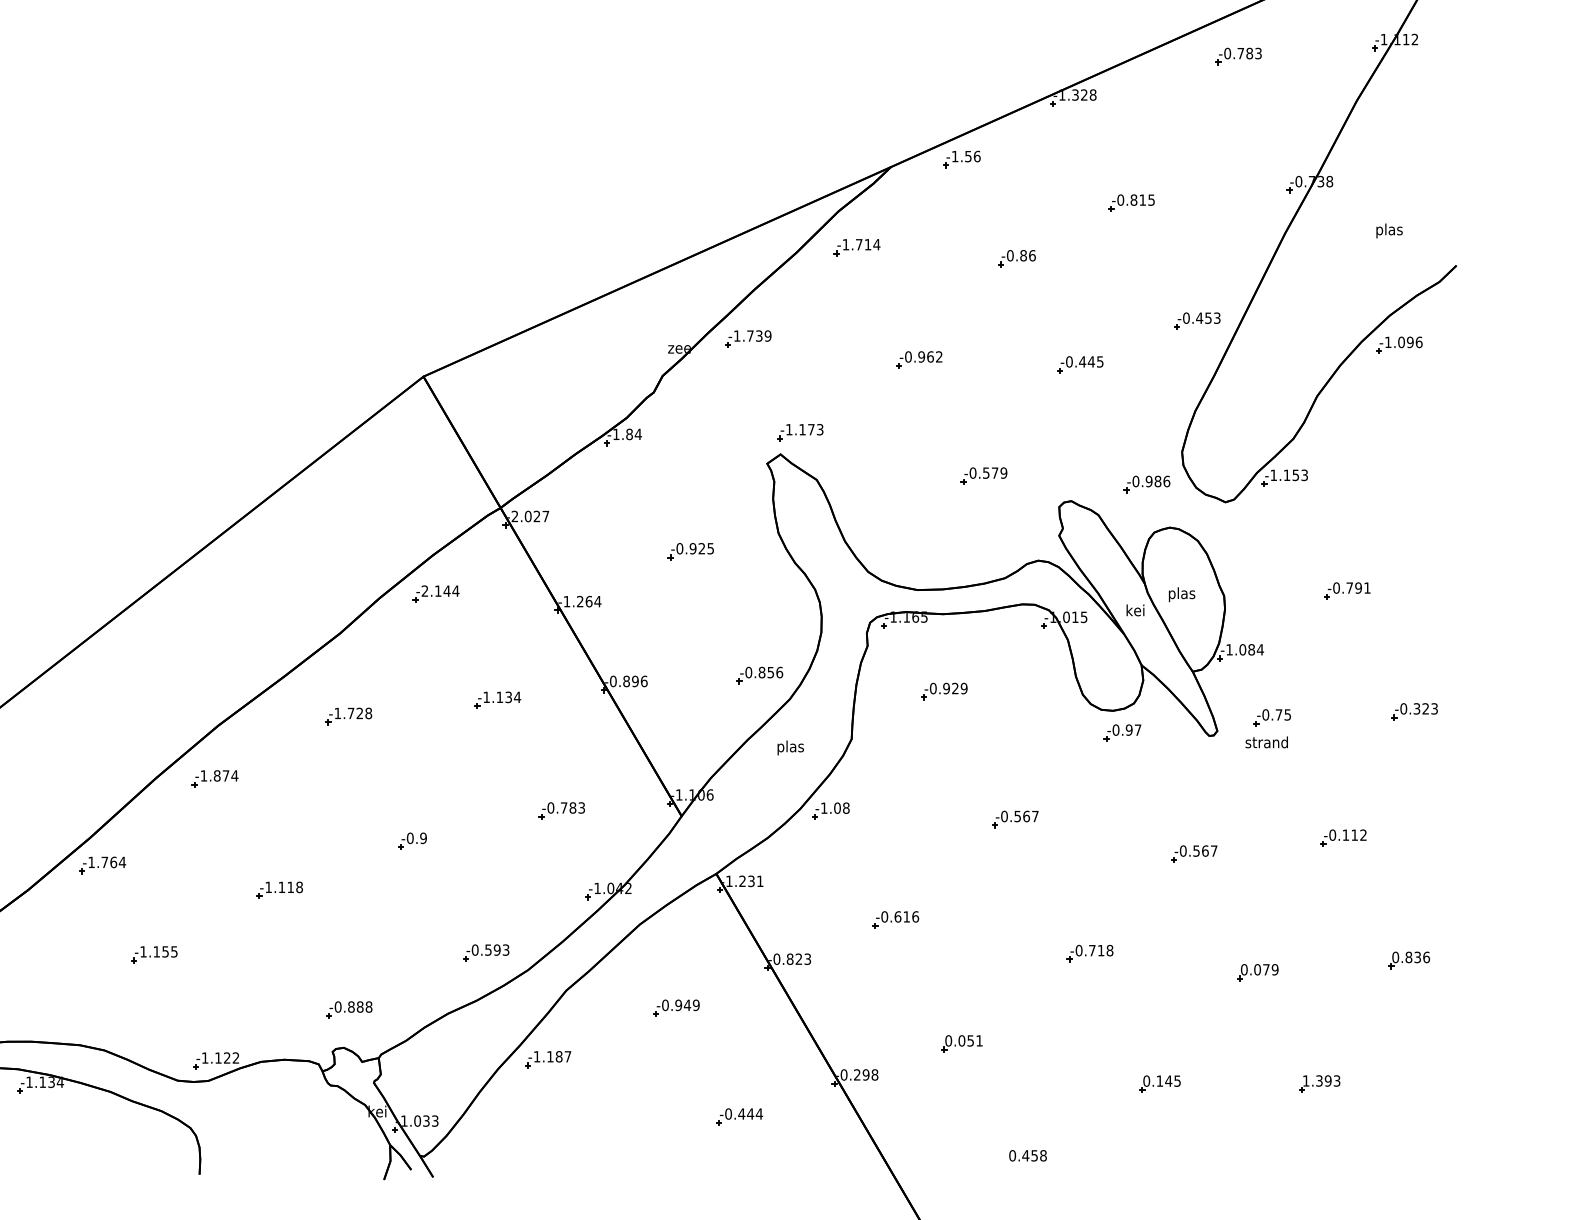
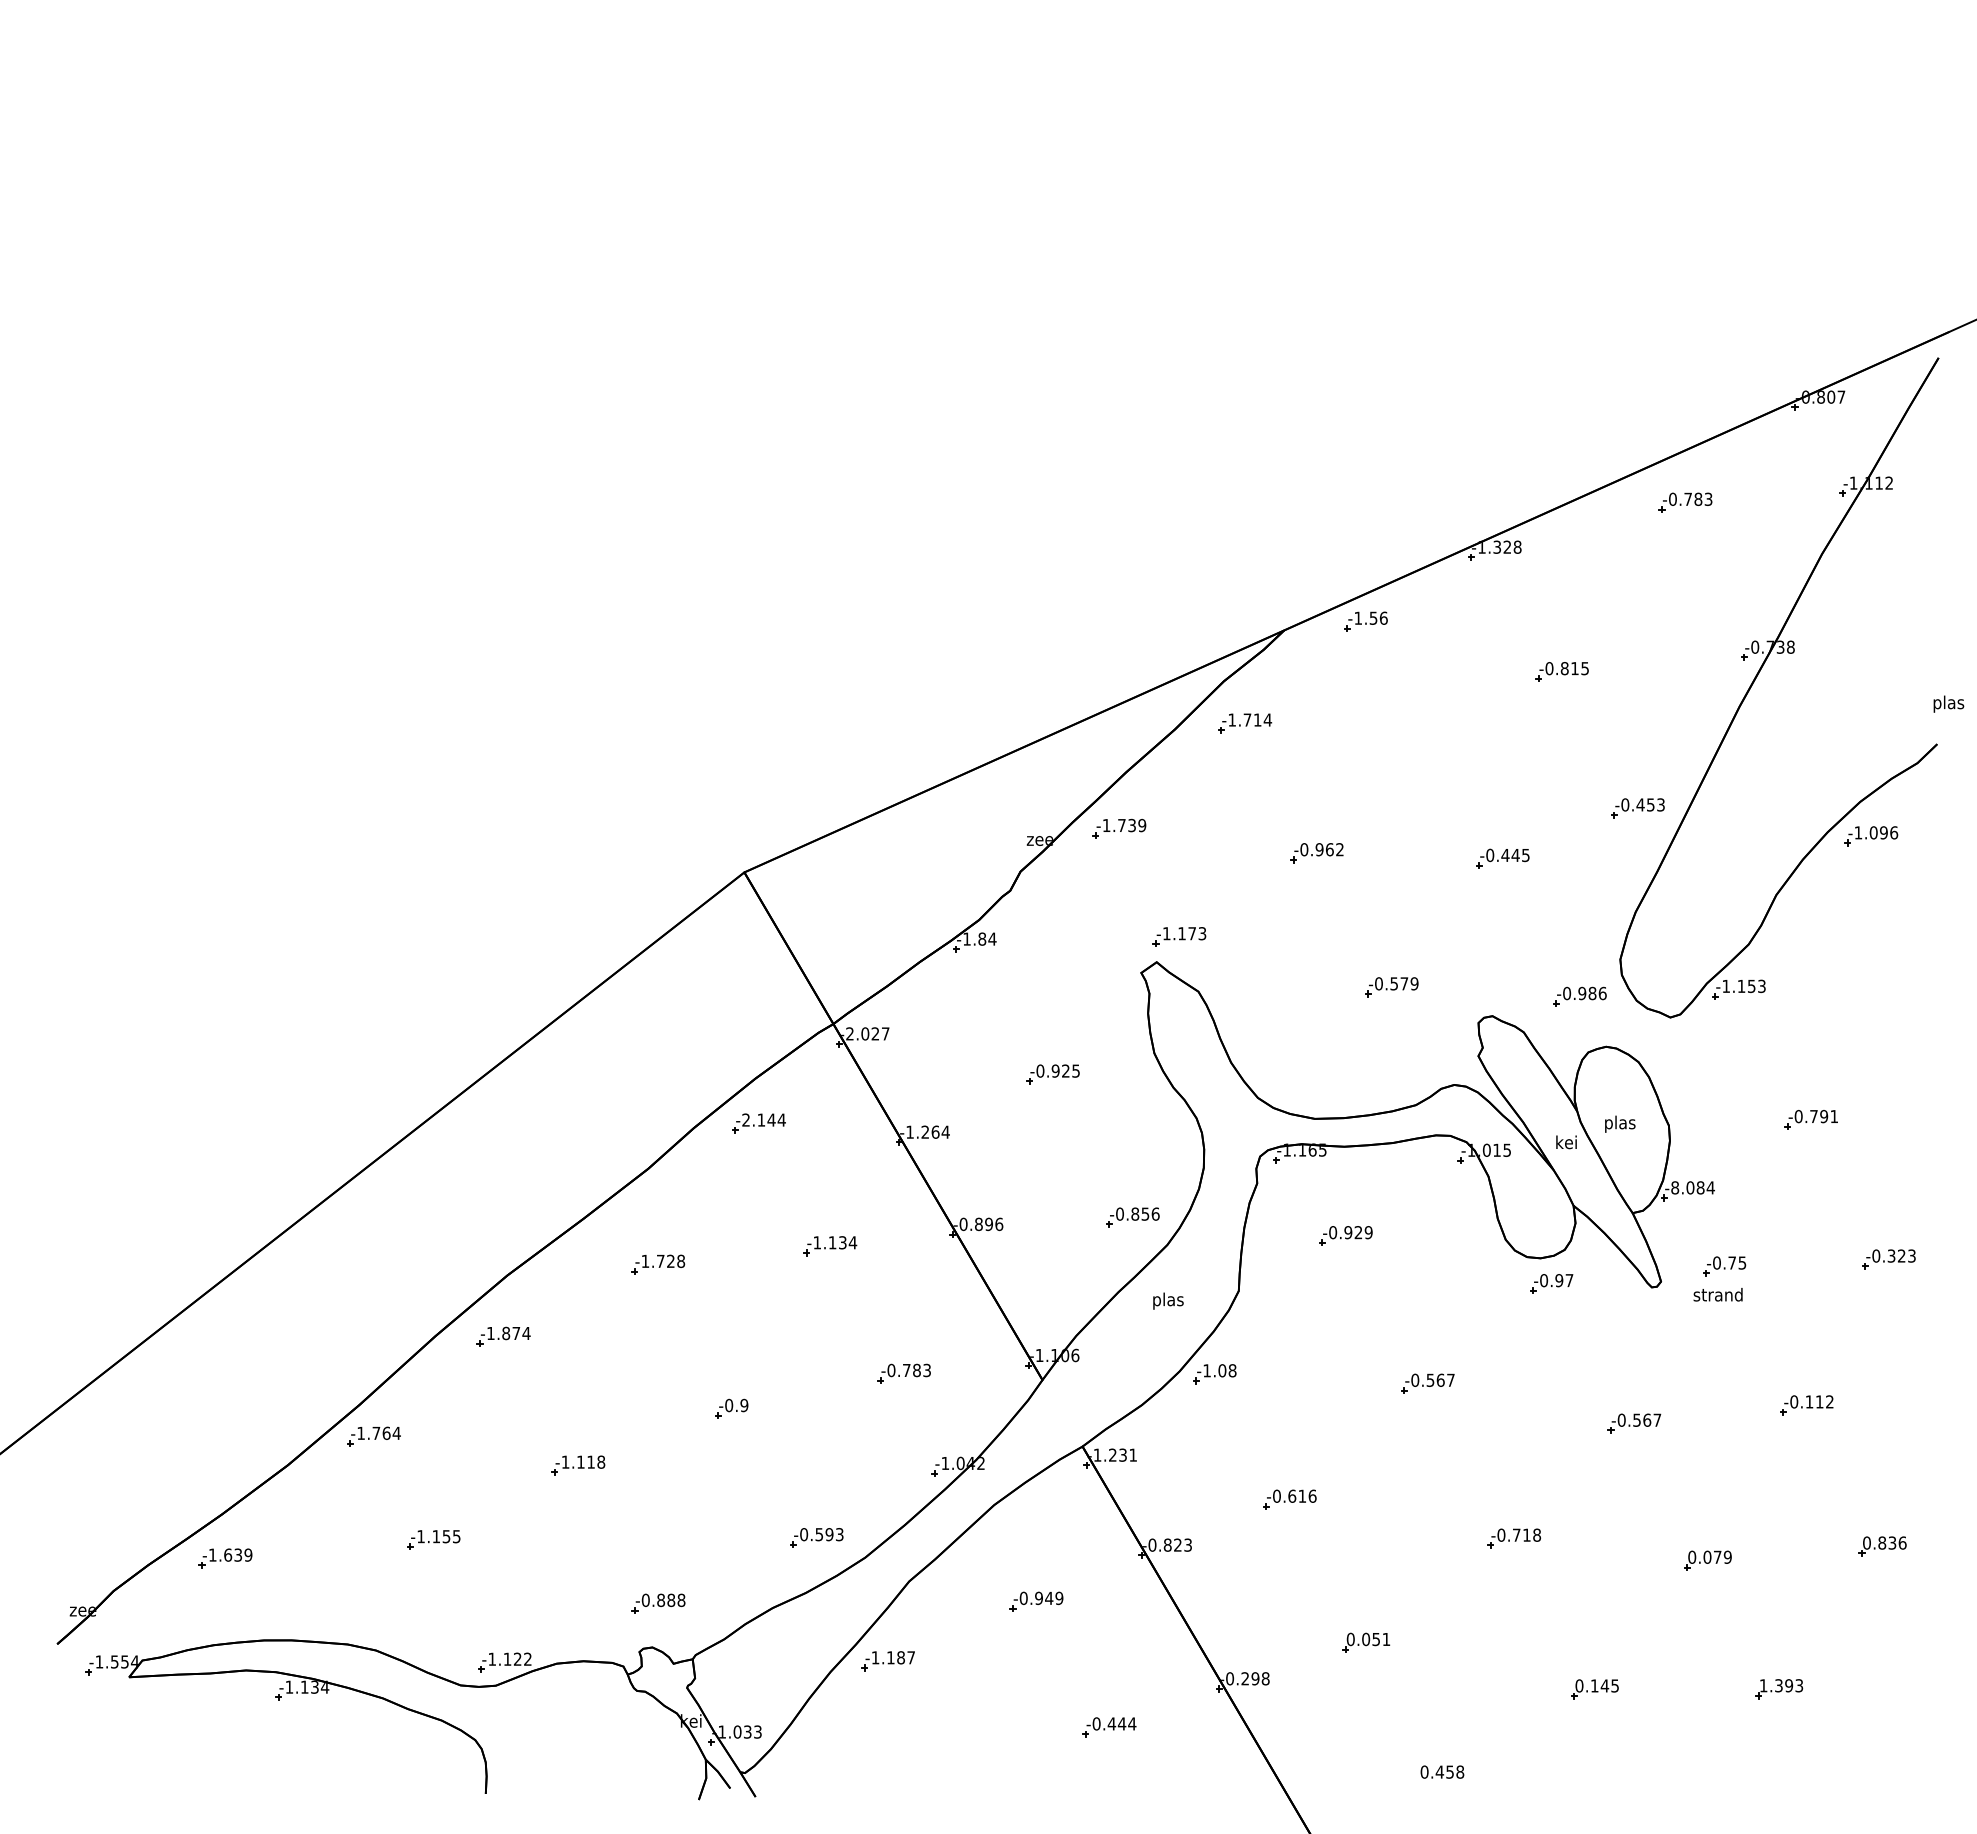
text: (1389, 230) -> (1948, 703), moved
part: (1016, 258) -> (1429, 736), removed
text: (1229, 649) -> (1675, 1187), -1.084 -> -8.084

